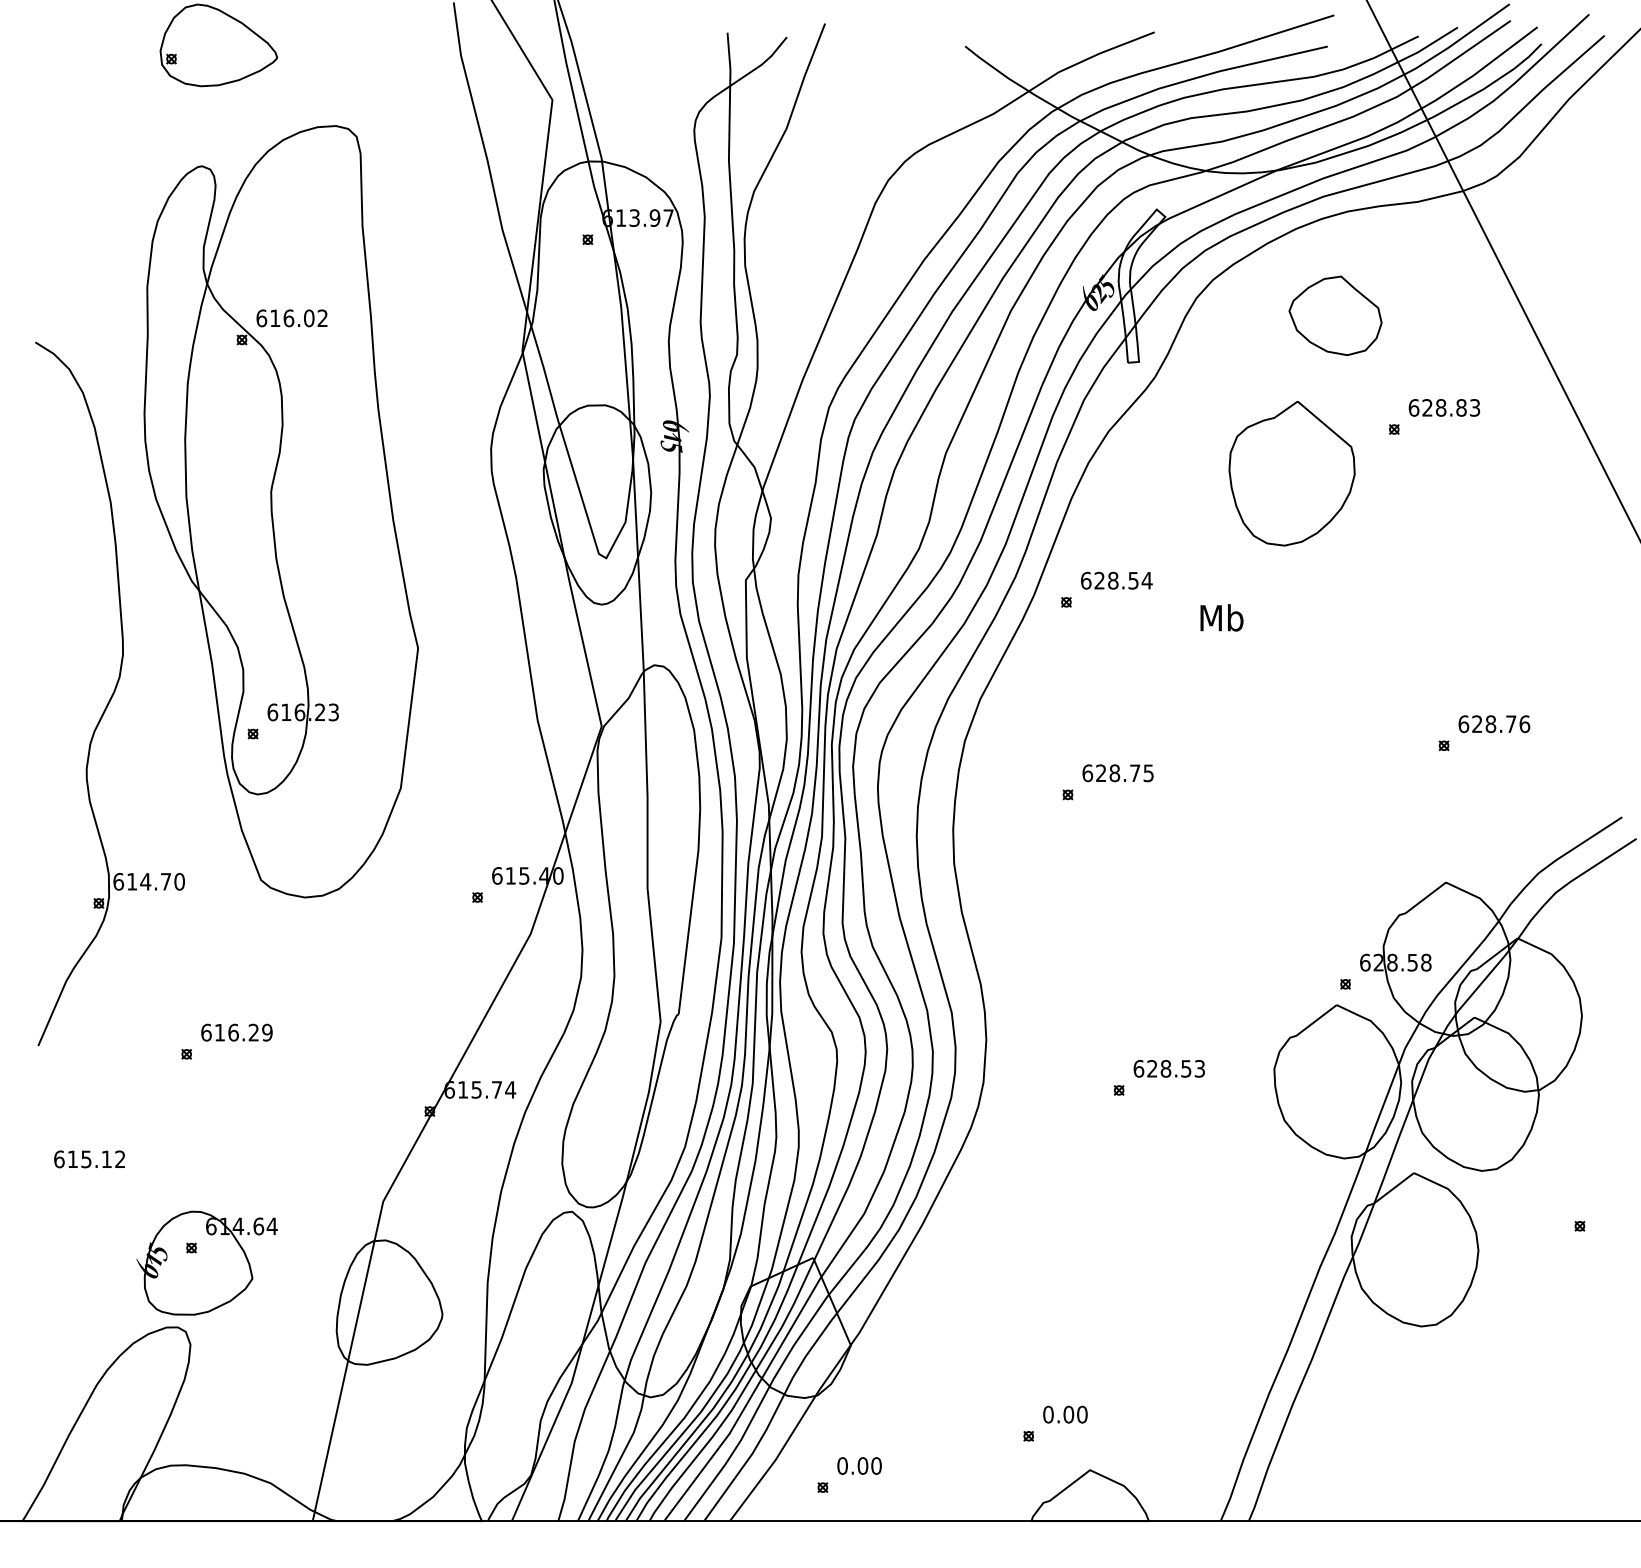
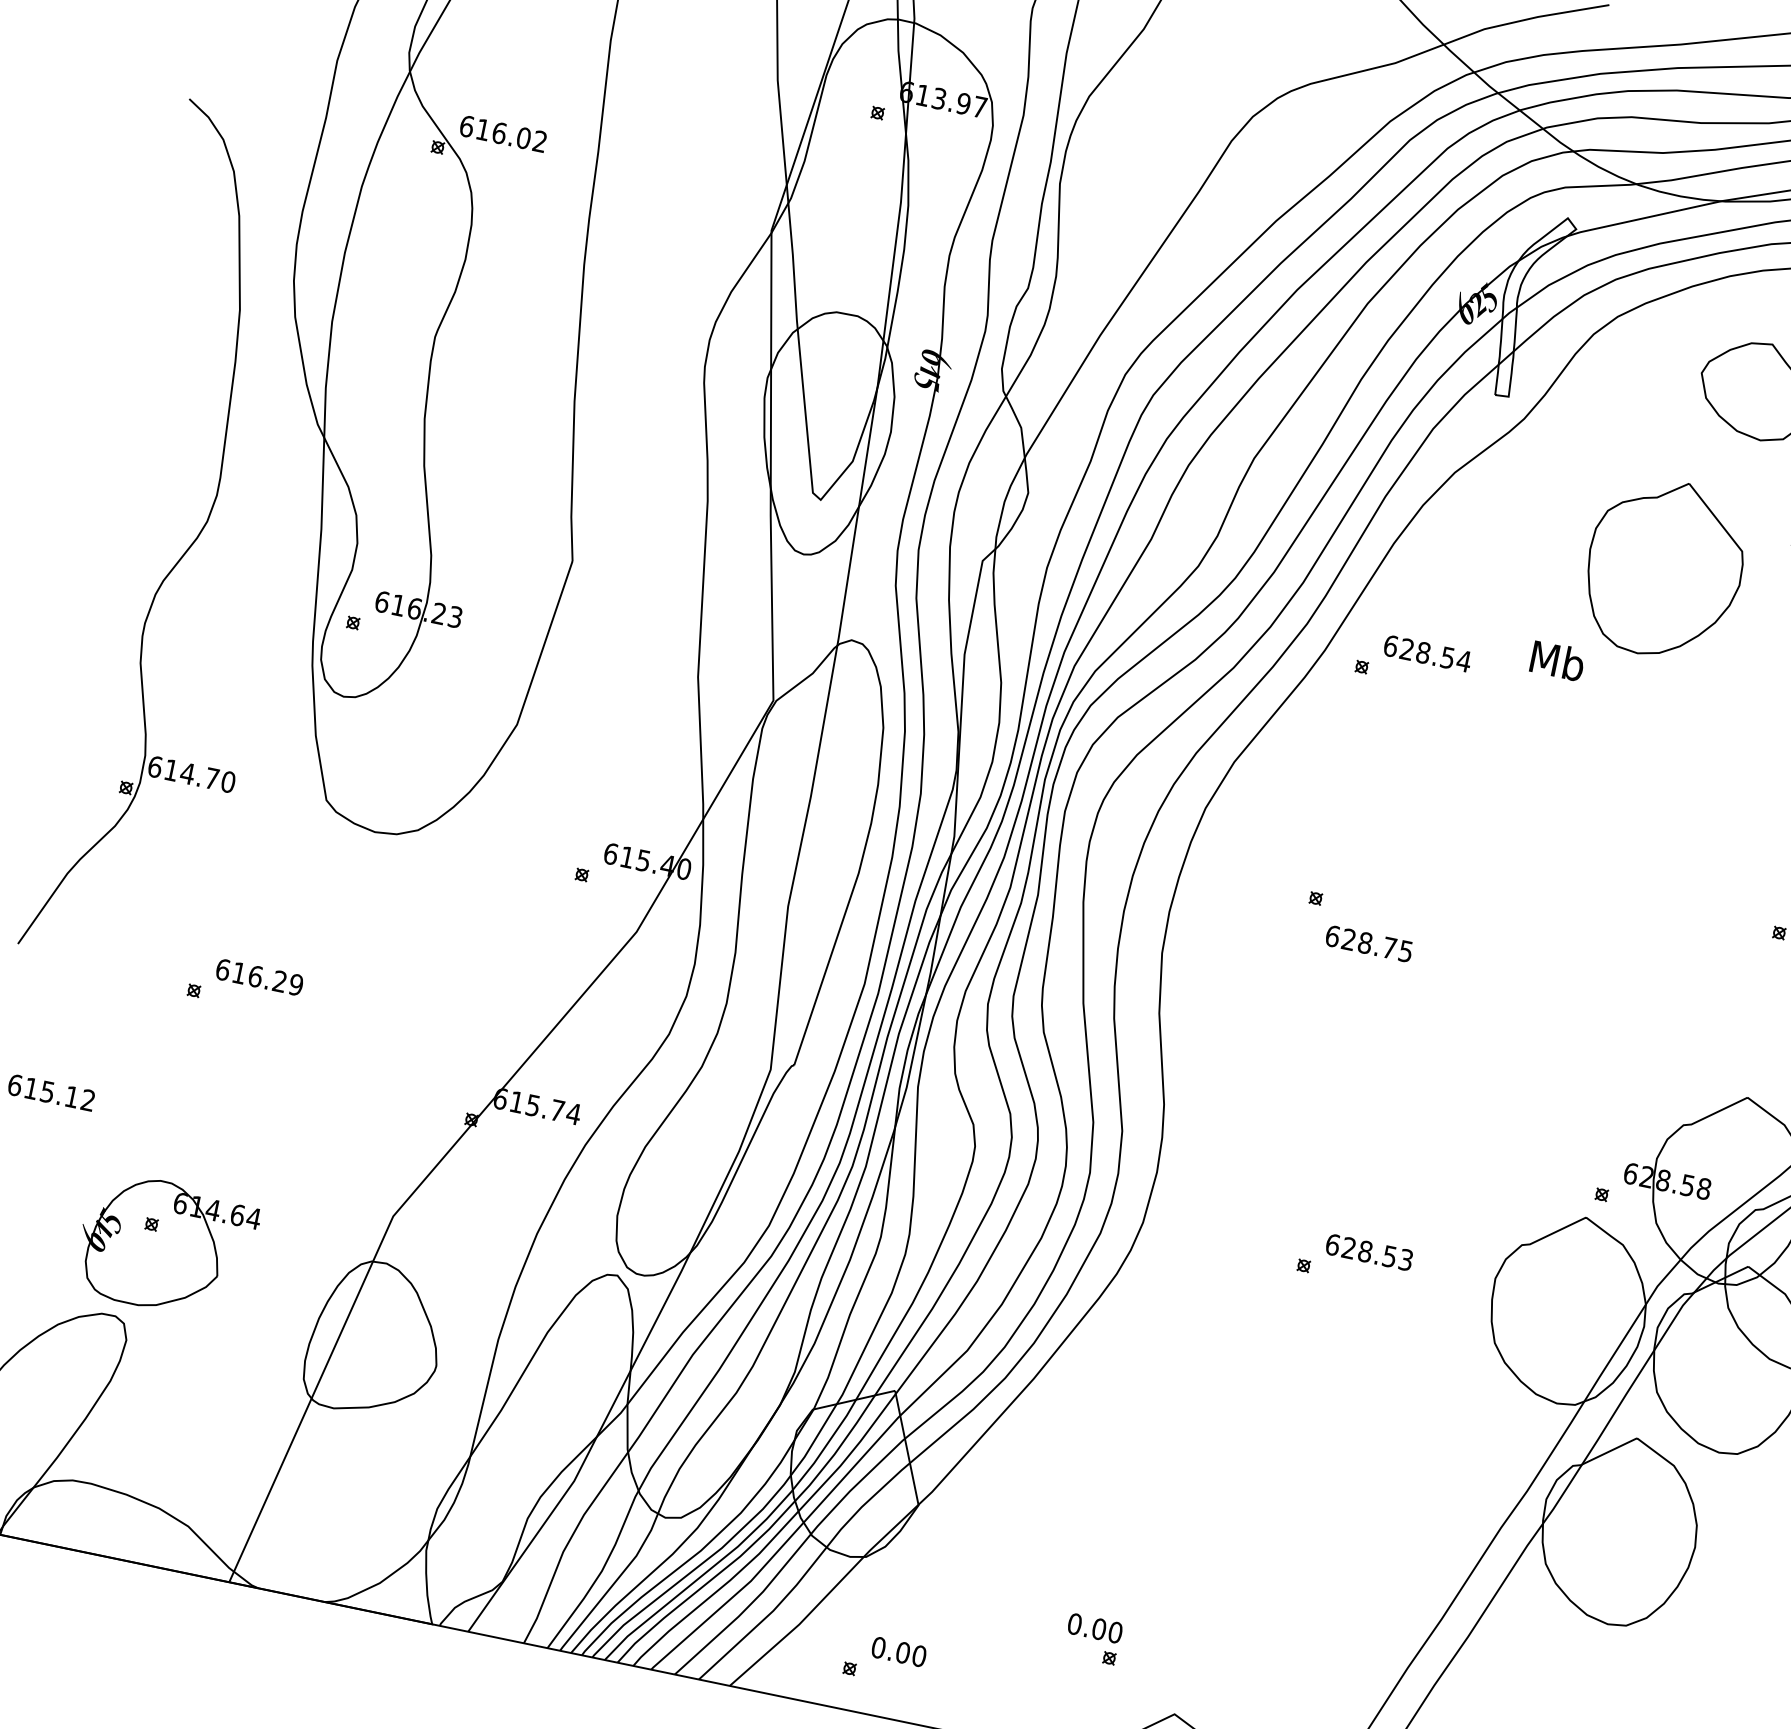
text: (1221, 617) -> (1557, 660), moved
text: (1117, 773) -> (1368, 943), moved
text: (1065, 1414) -> (1095, 1628), moved

